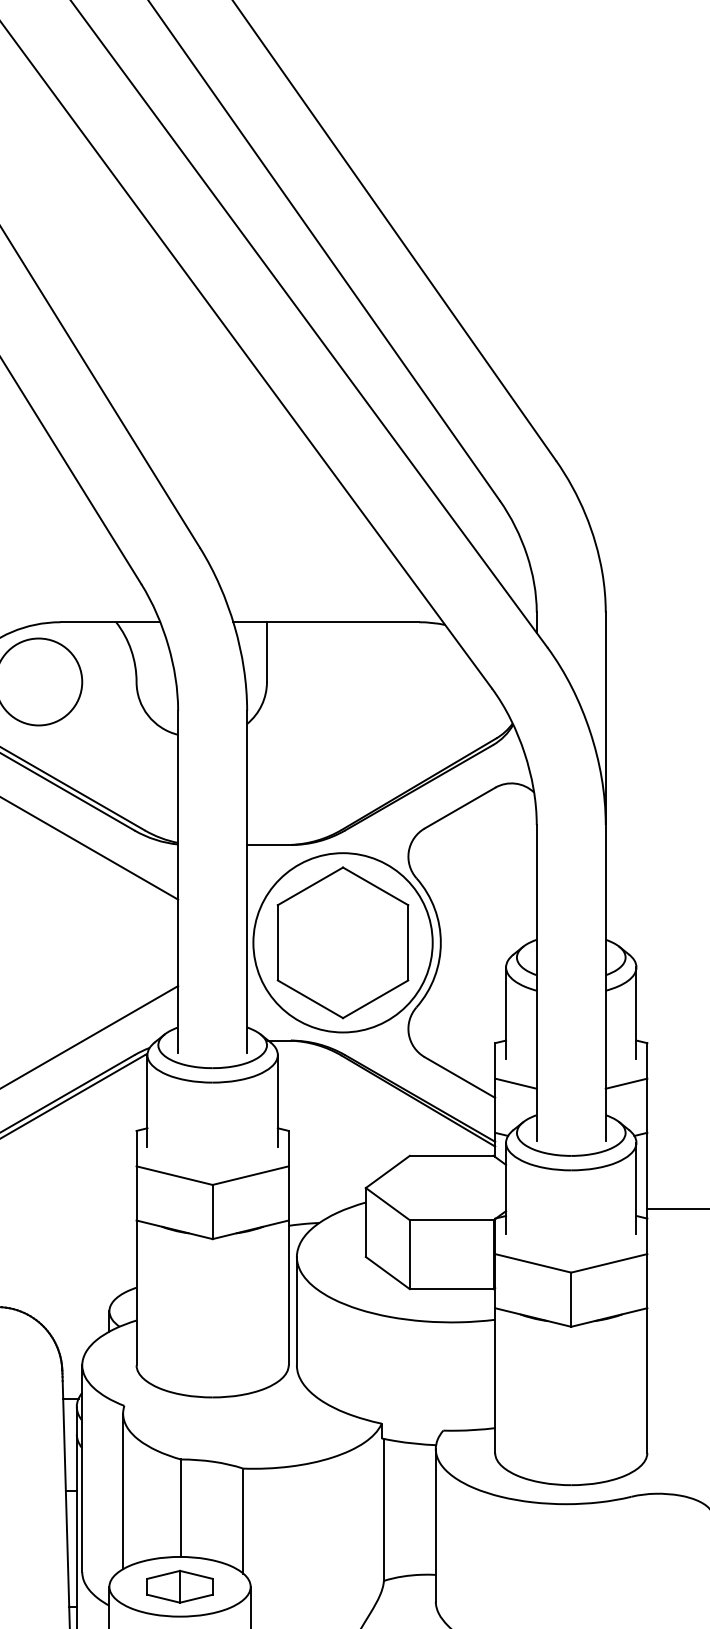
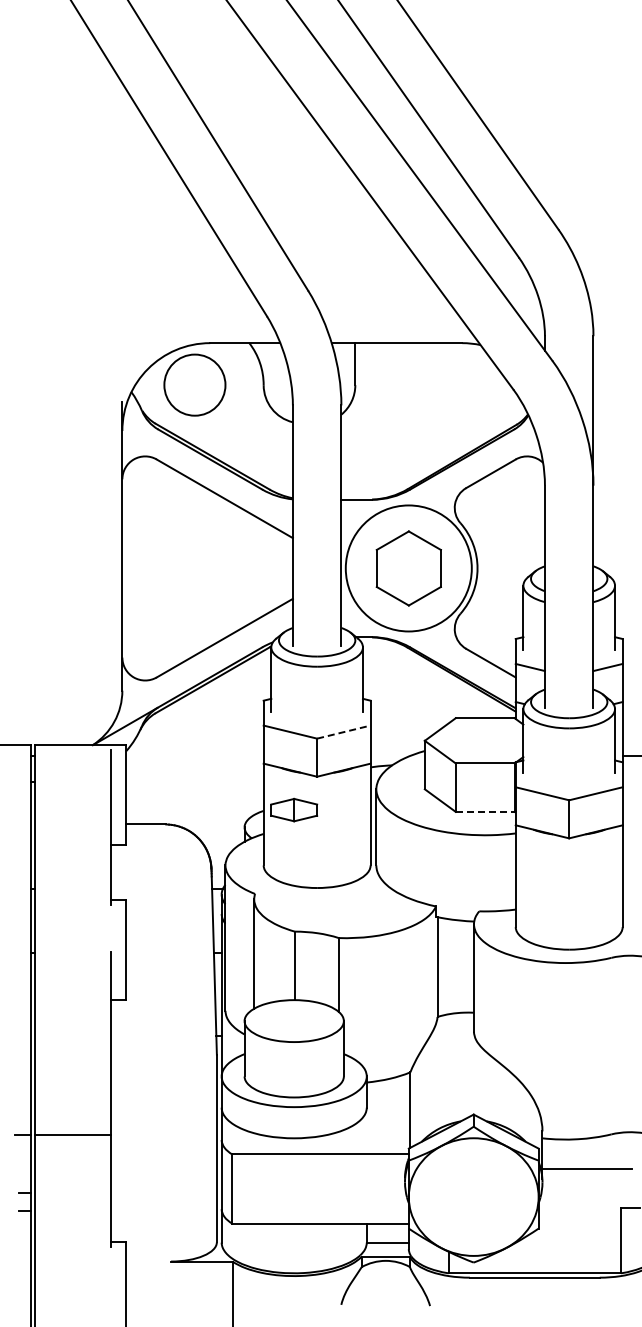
part: (342, 942) -> (408, 568), size x0.7
line: (250, 1176) -> (343, 732), solid -> dashed
line: (452, 1288) -> (485, 811), solid -> dashed
part: (180, 1585) -> (294, 809), moved

